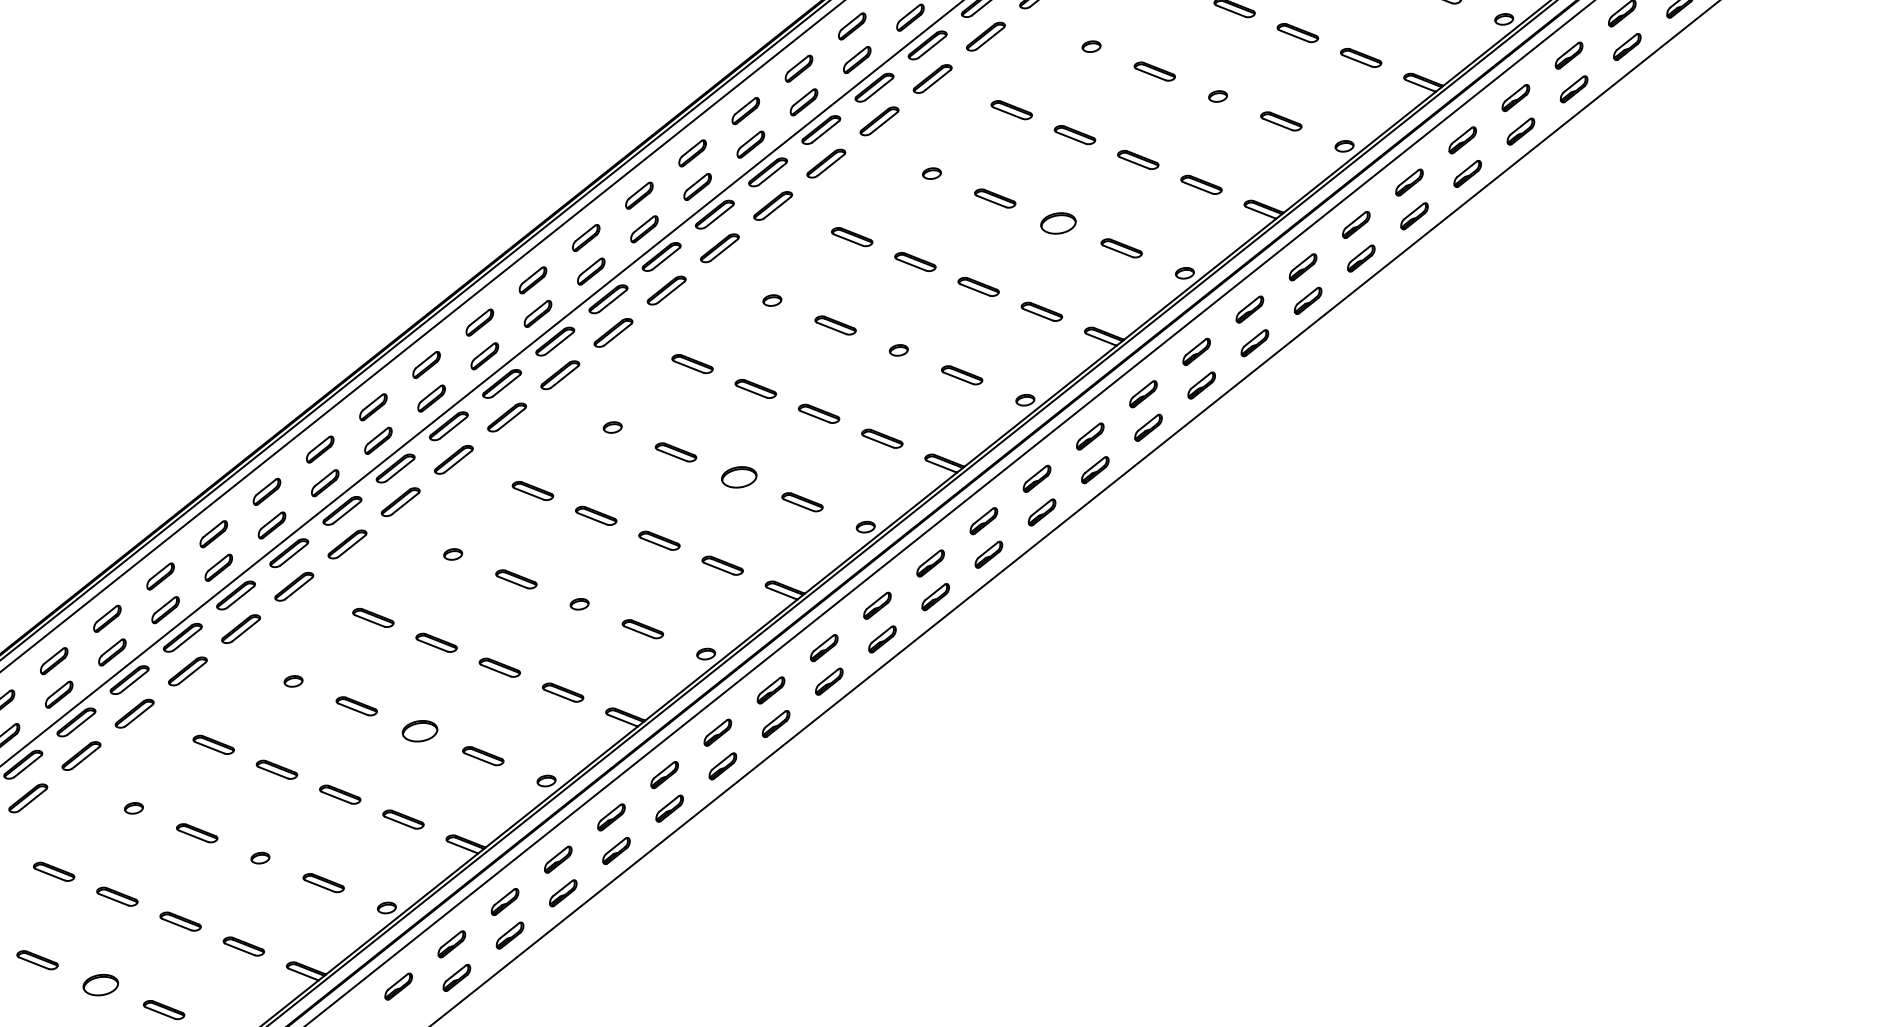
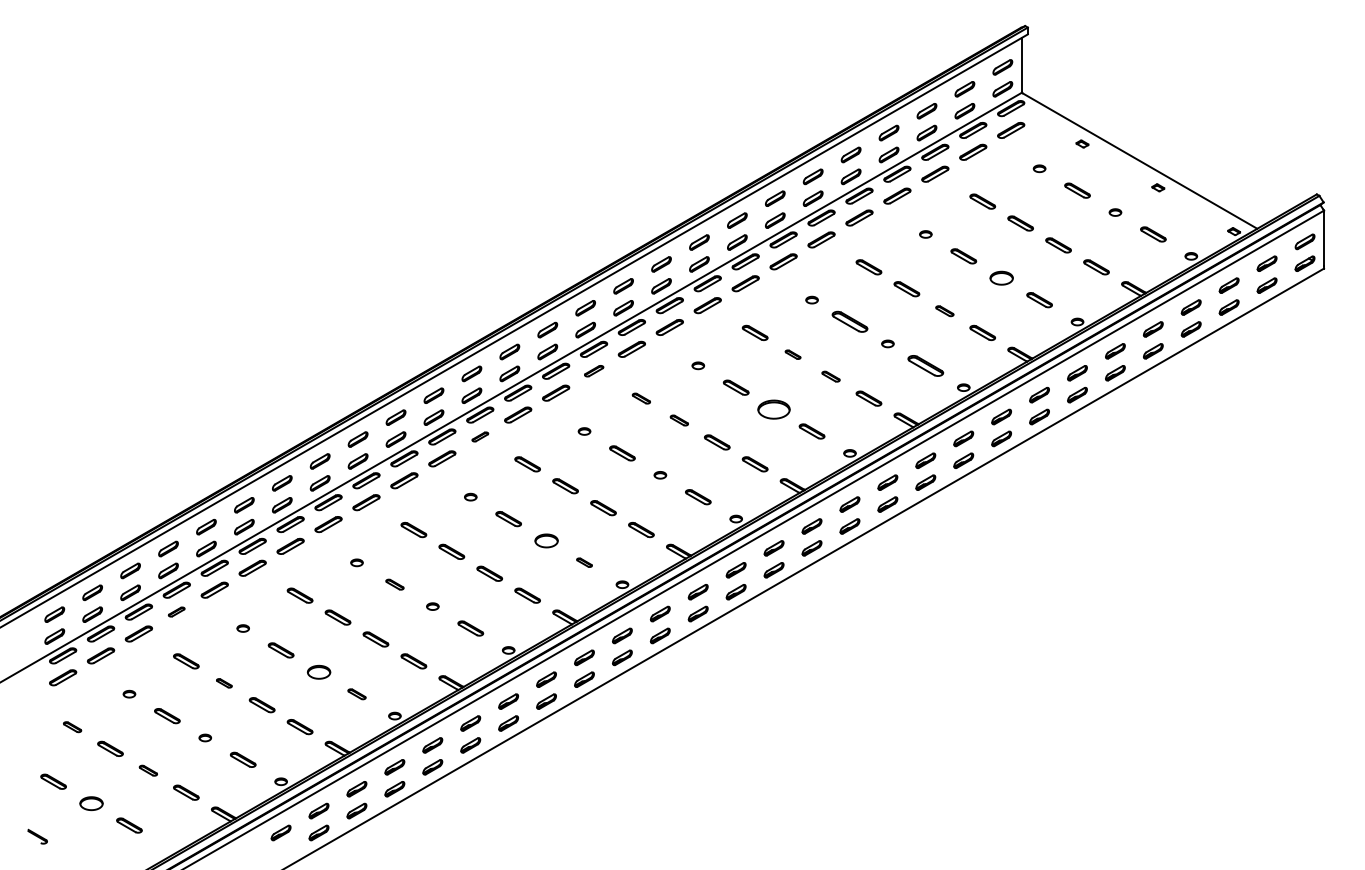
part: (1297, 33) -> (944, 311), size x0.7
part: (1154, 72) -> (849, 322), size x1.4
part: (1280, 121) -> (925, 365), size x1.4
part: (1073, 134) -> (792, 354), size x0.6
part: (1137, 159) -> (830, 376), size x0.7
part: (773, 204) -> (594, 370), size x0.7
part: (1058, 223) -> (774, 409), size x1.4
part: (852, 236) -> (641, 398), size x0.7
part: (915, 261) -> (679, 420), size x0.7
part: (613, 332) -> (480, 436), size x0.6
part: (802, 501) -> (584, 562), size x0.6
part: (515, 579) -> (394, 584), size x0.7
part: (187, 670) -> (176, 611), size x0.6
part: (482, 756) -> (356, 694), size x0.7
part: (277, 770) -> (224, 683), size x0.6
part: (54, 872) -> (72, 727), size x0.7
part: (180, 921) -> (148, 770), size x0.7

